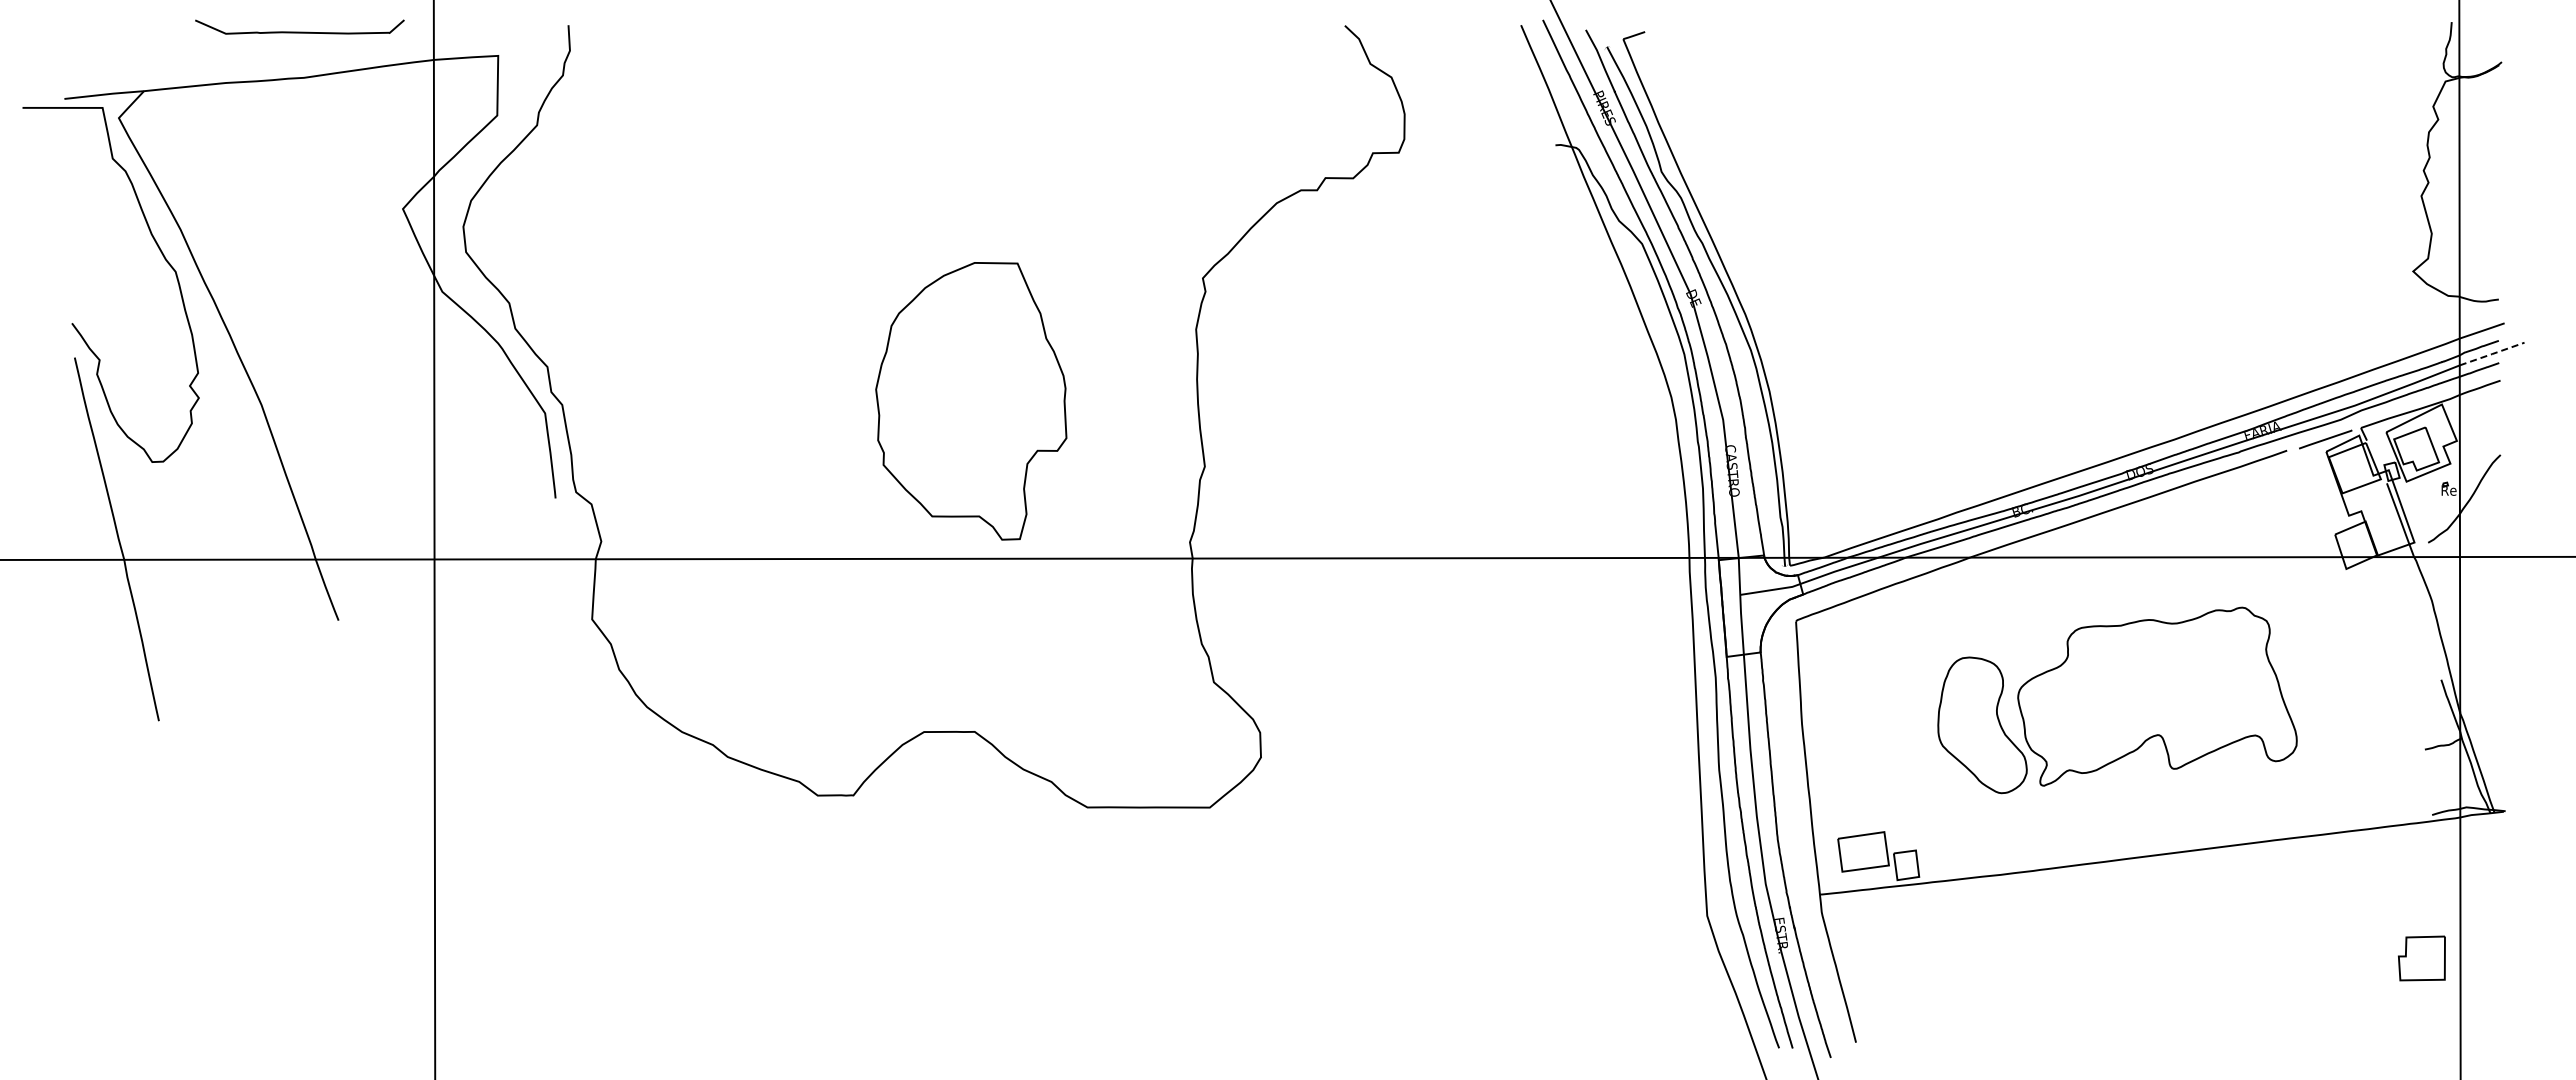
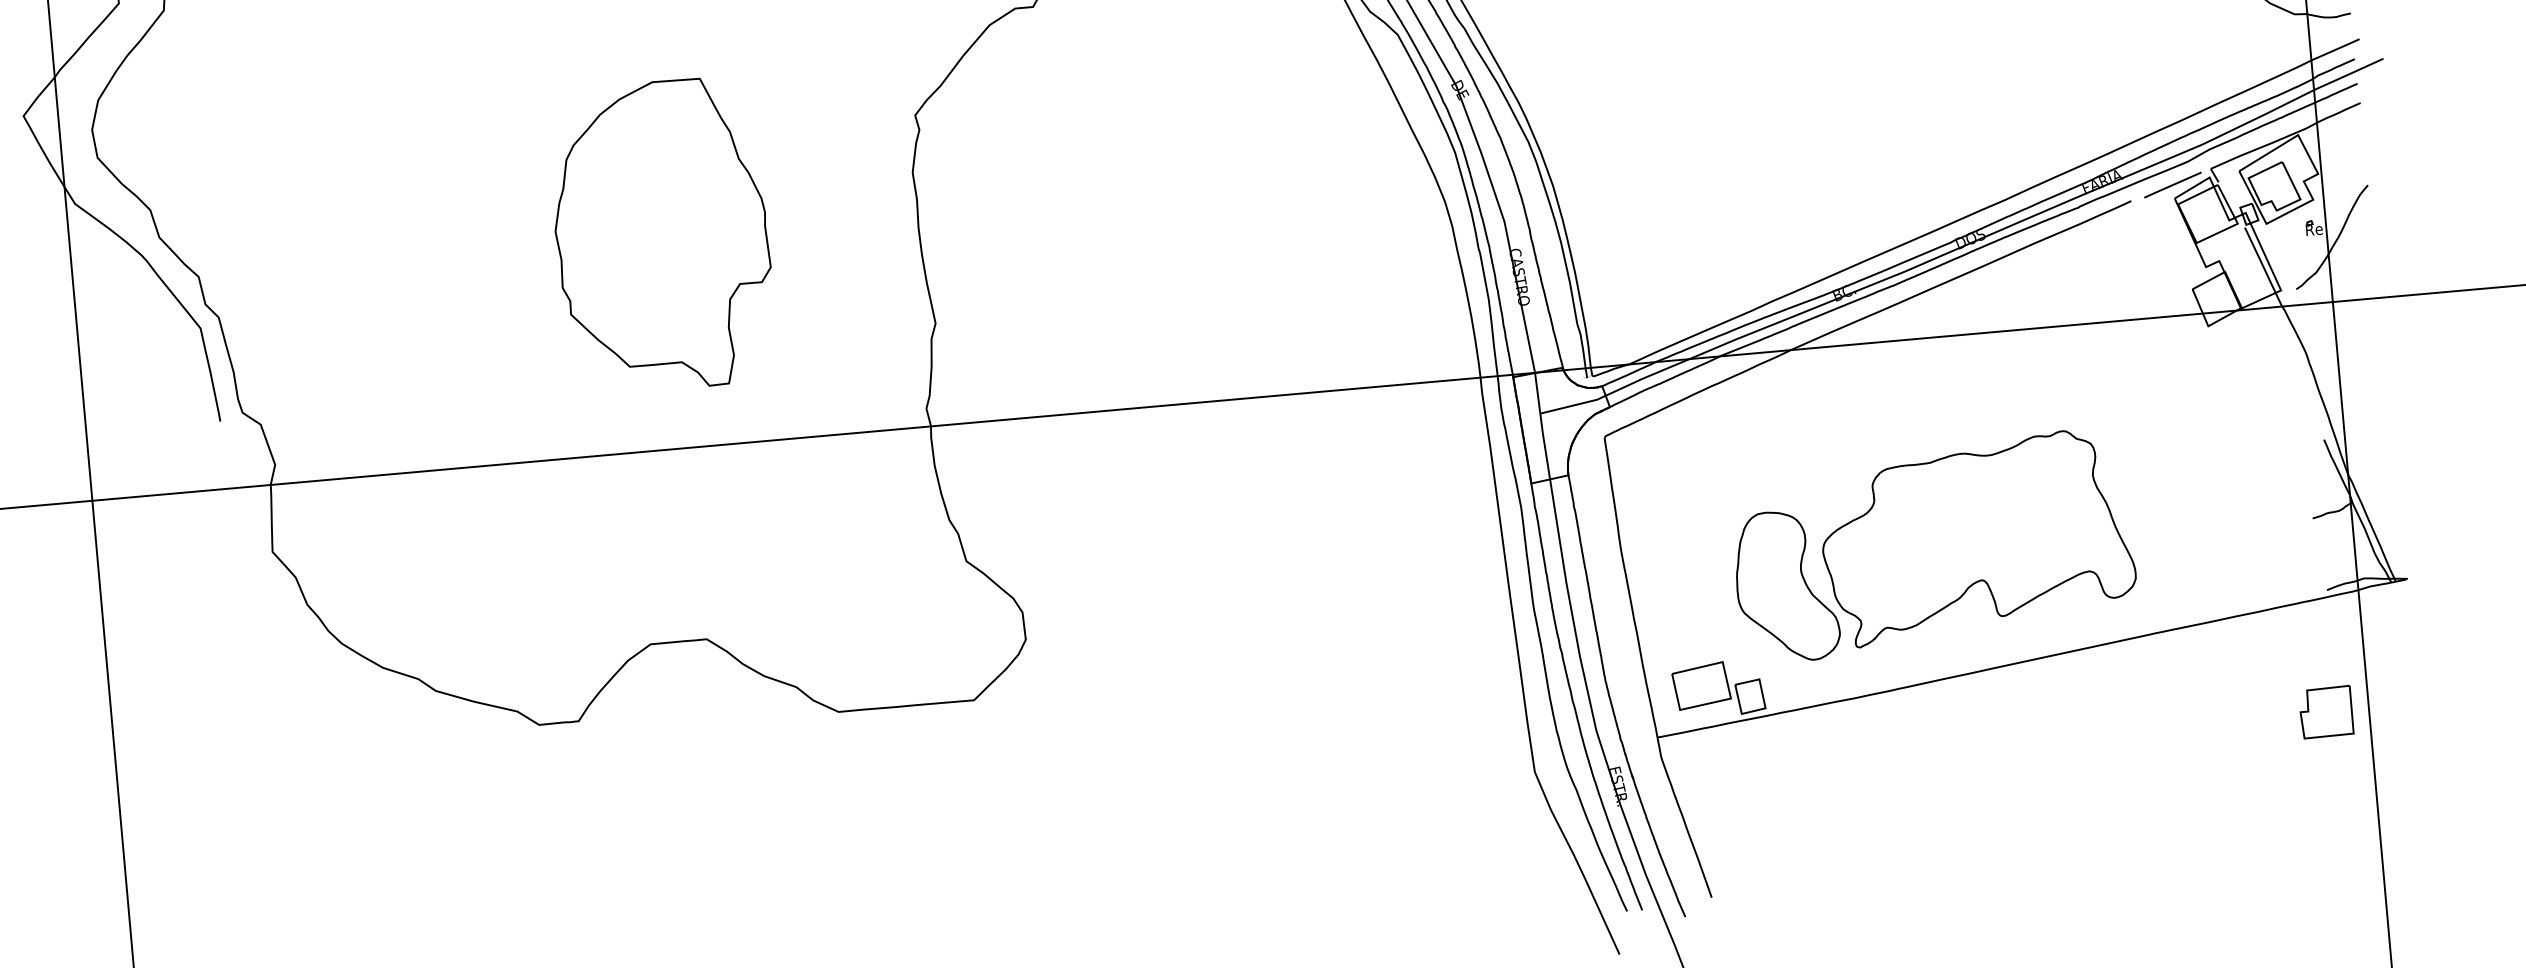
line: (2492, 354) -> (2349, 74), dashed -> solid
part: (971, 401) -> (662, 235), moved
part: (2117, 700) -> (1933, 545), moved
part: (2421, 958) -> (2325, 712), moved

